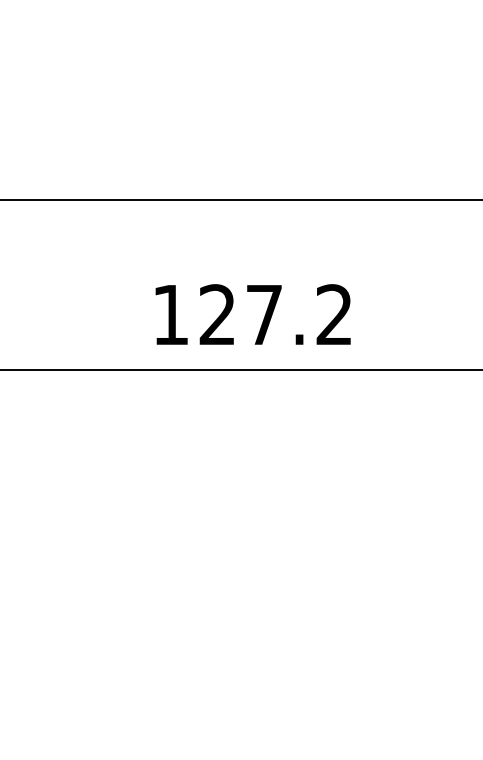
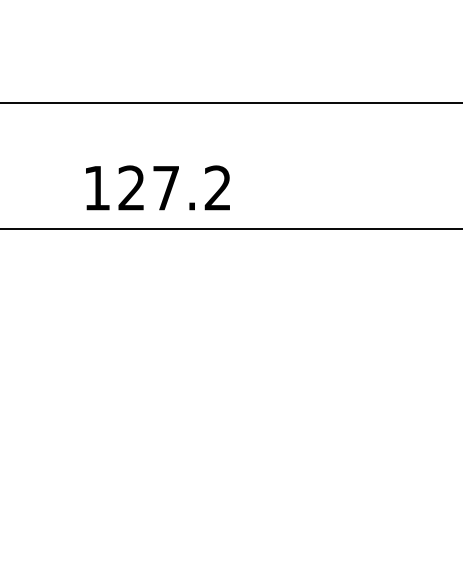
text: (252, 314) -> (157, 187), moved

